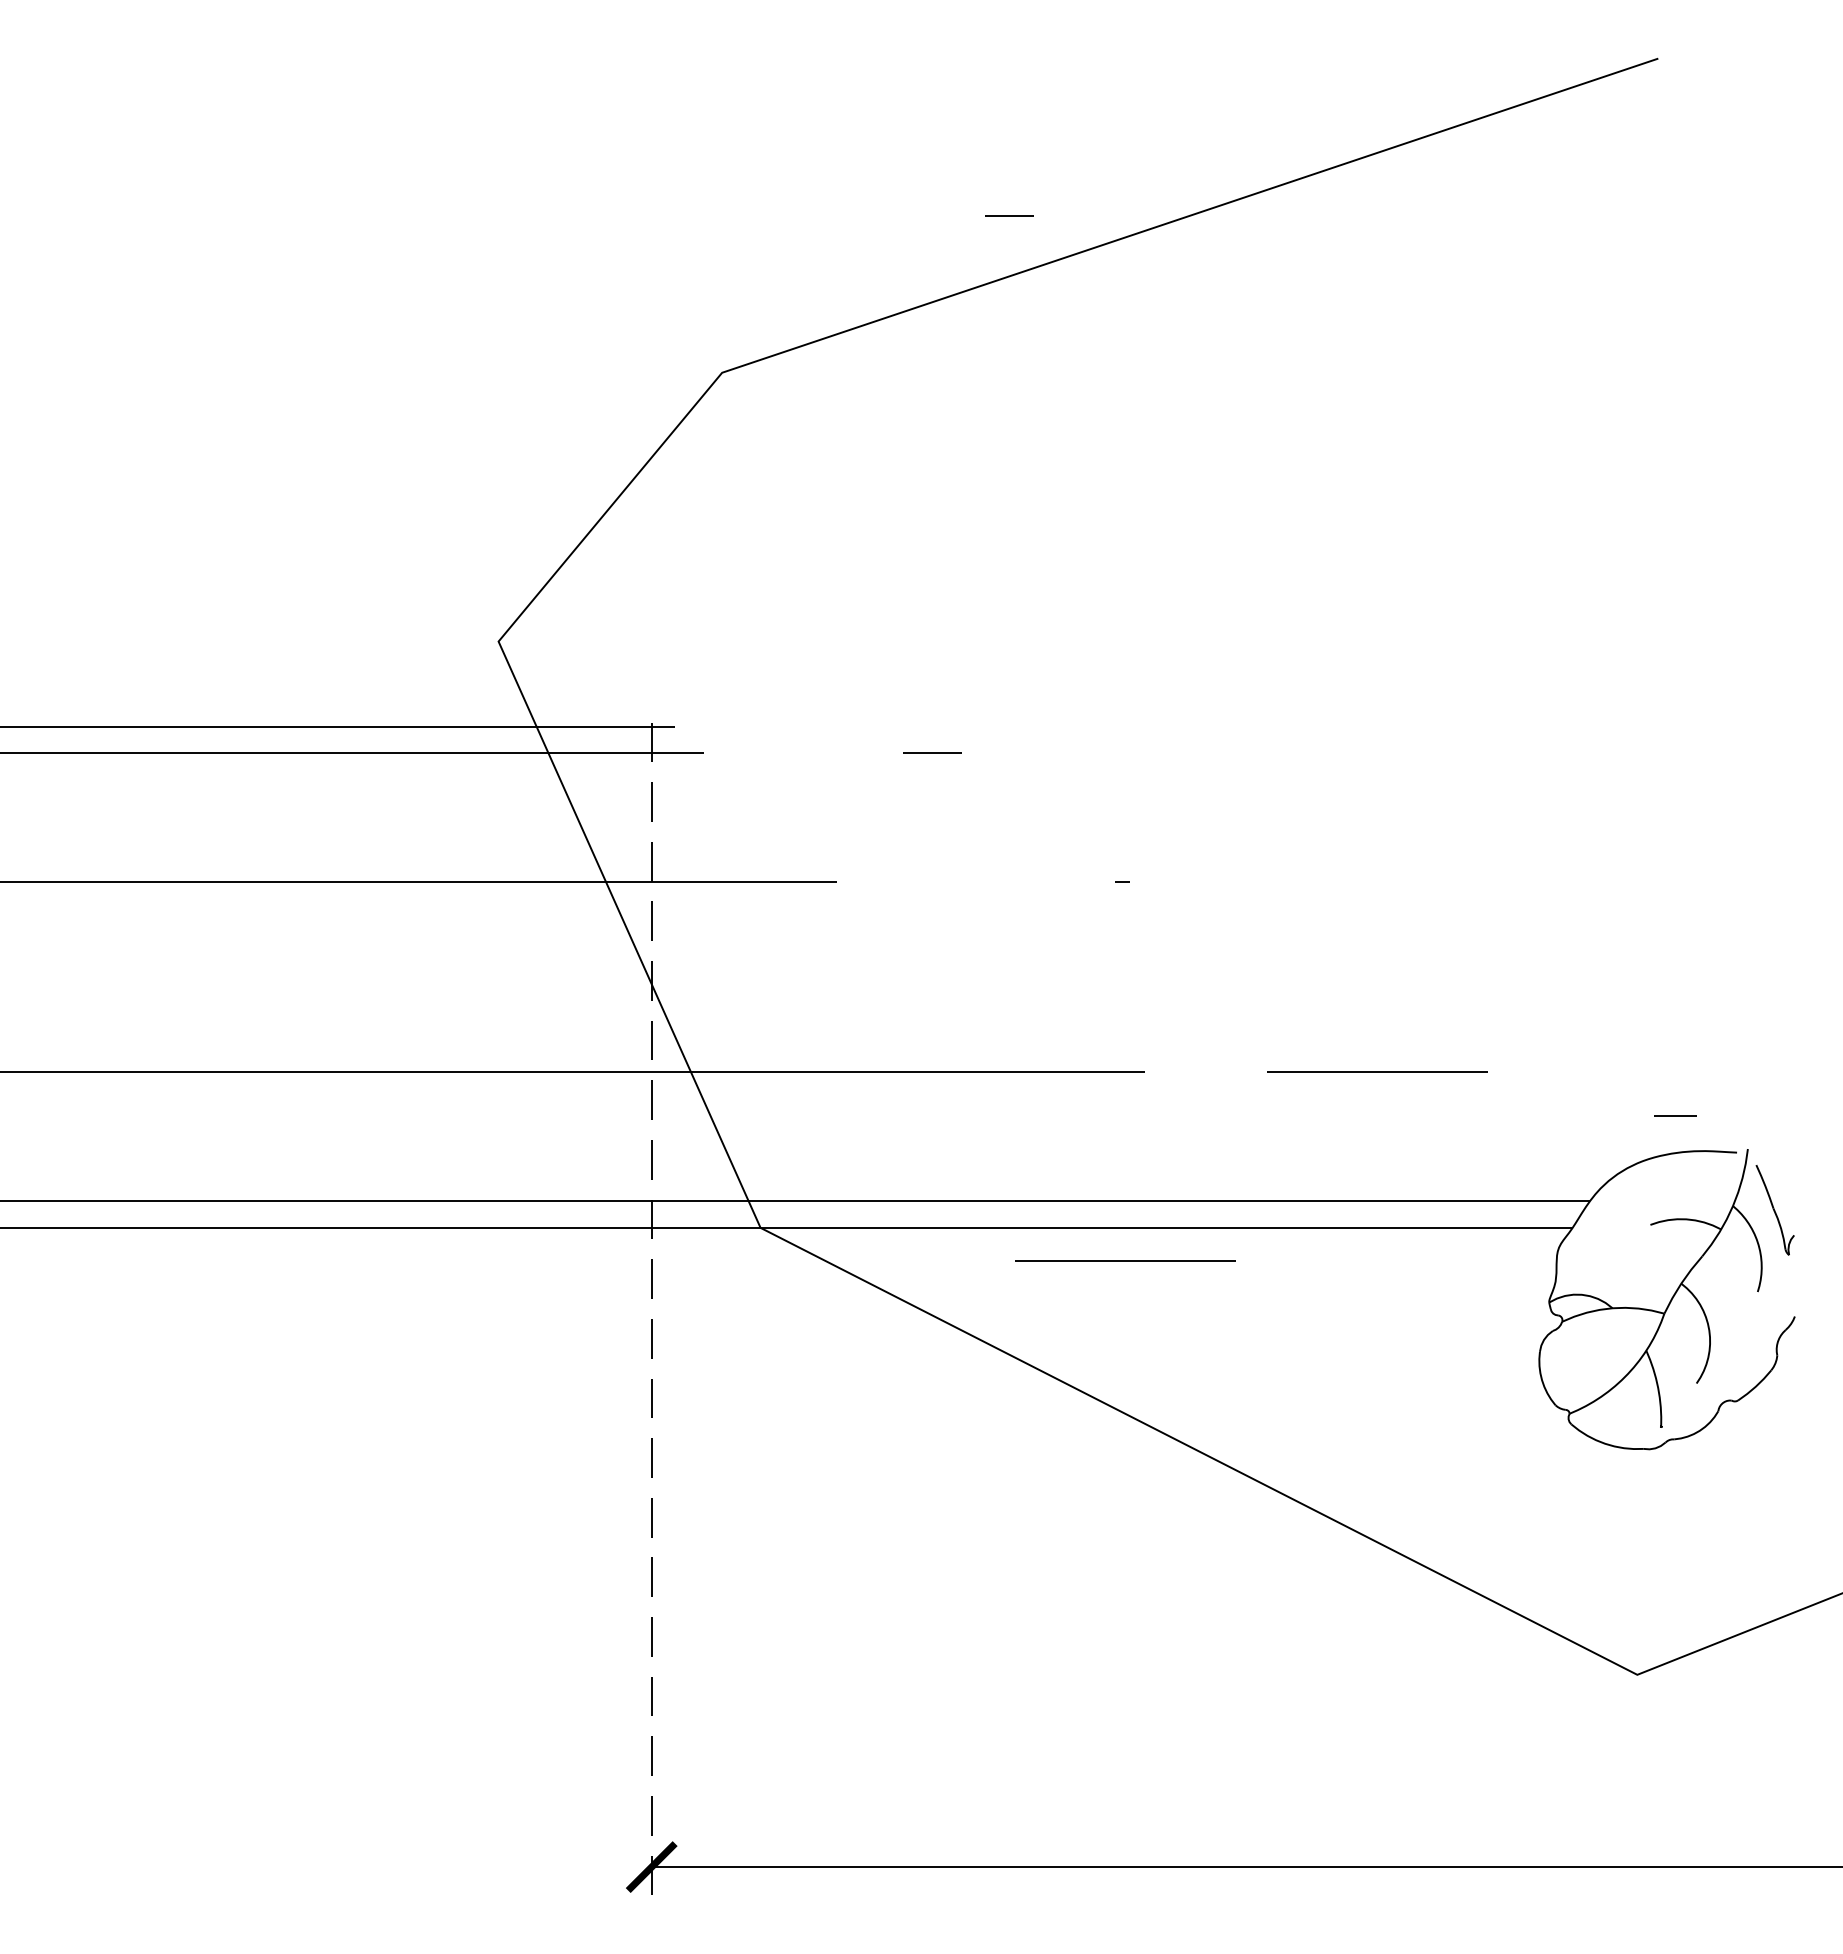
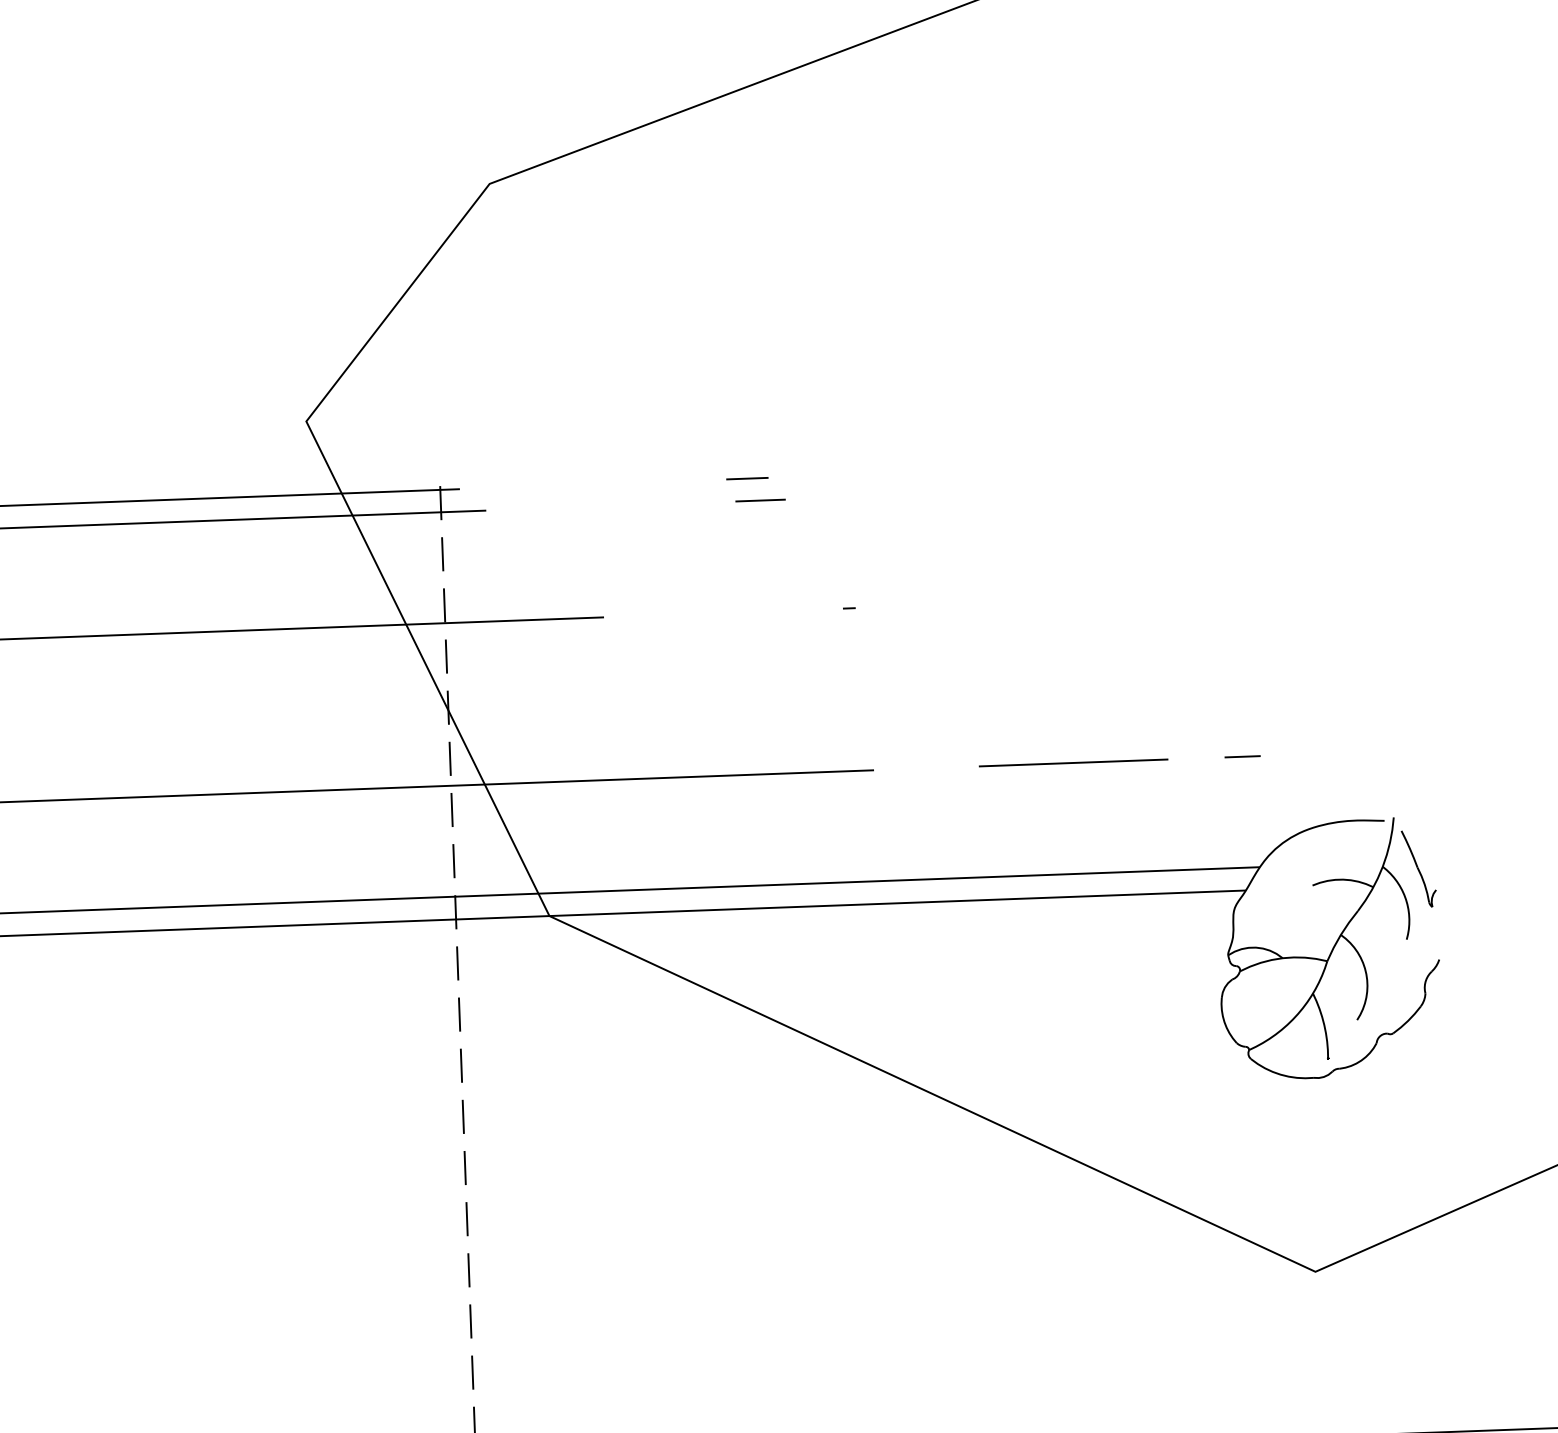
line: (1009, 215) -> (747, 478), moved
line: (932, 752) -> (760, 500), moved
line: (1675, 1115) -> (1242, 756), moved
line: (1125, 1260) -> (863, 932), removed

